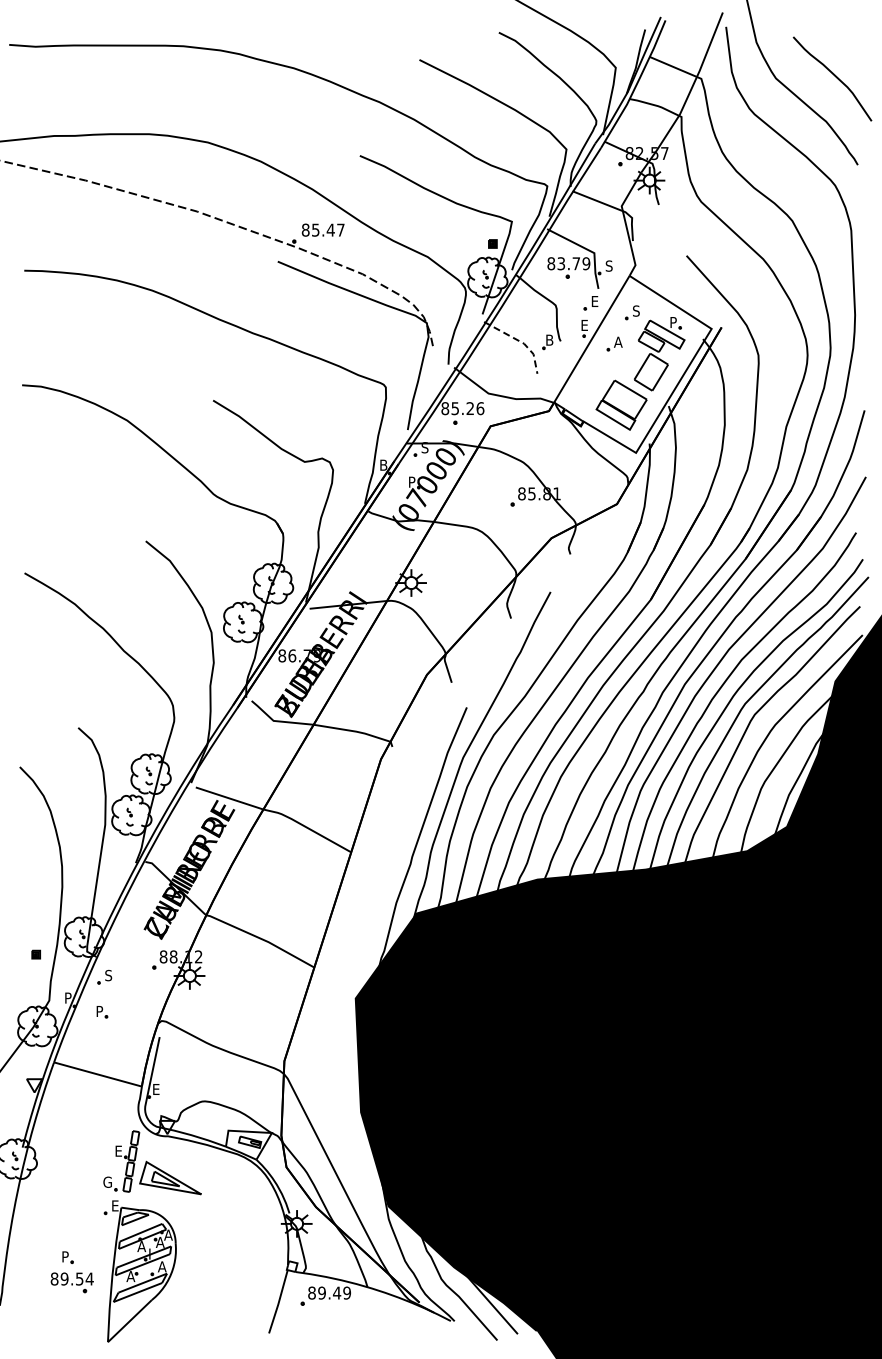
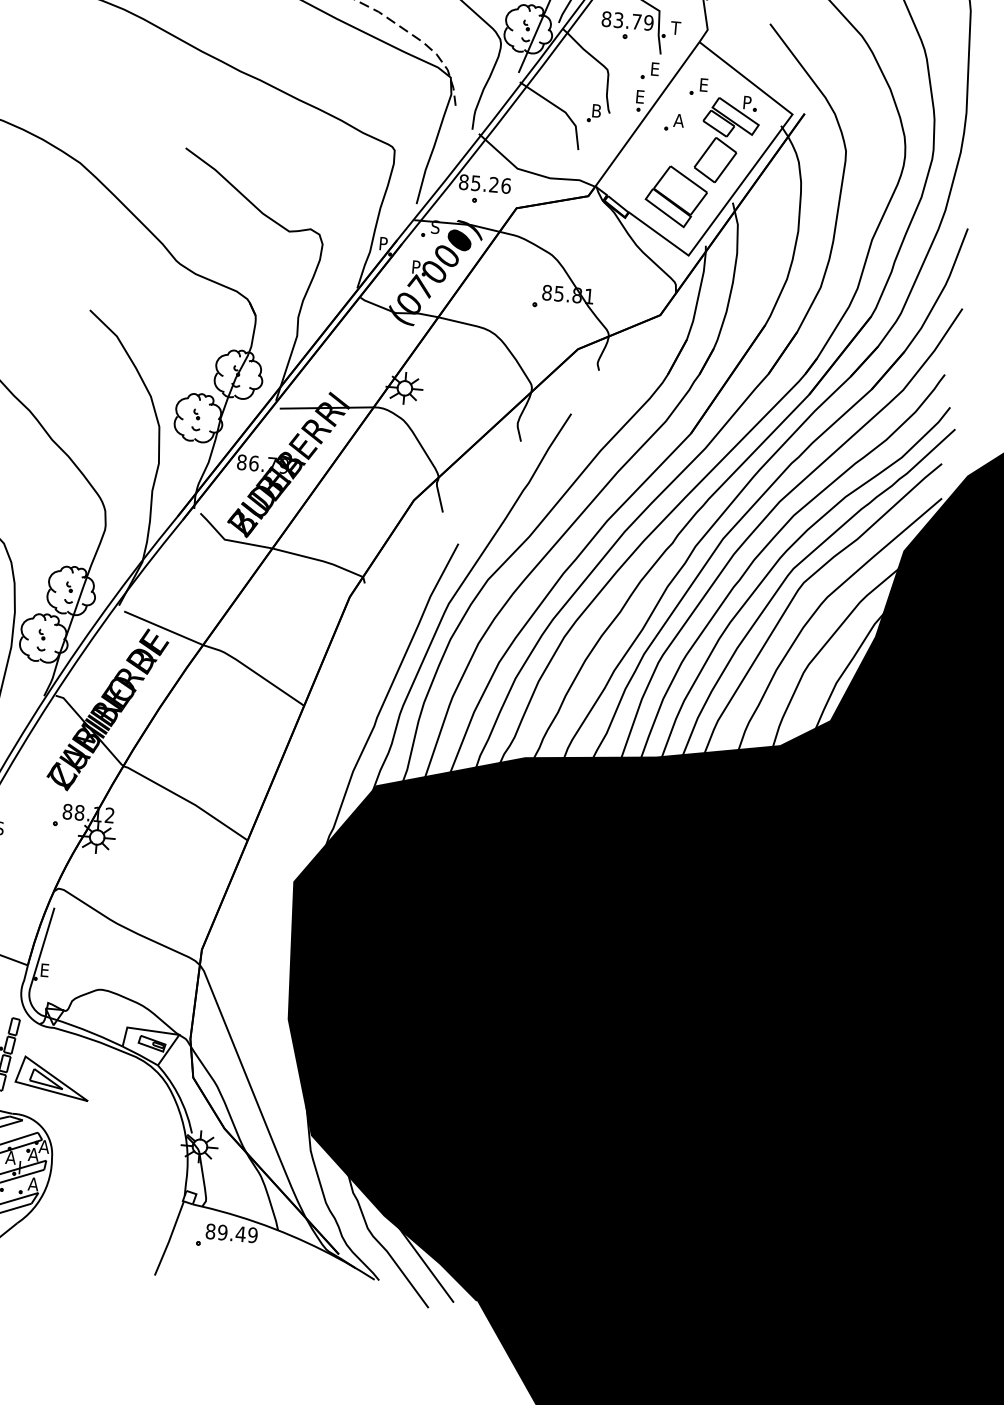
text: (608, 265) -> (675, 27), S -> T
text: (636, 310) -> (704, 84), S -> E
line: (520, 341) -> (561, 109), dashed -> solid
text: (384, 465) -> (384, 244), B -> P

